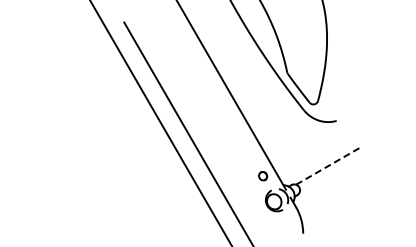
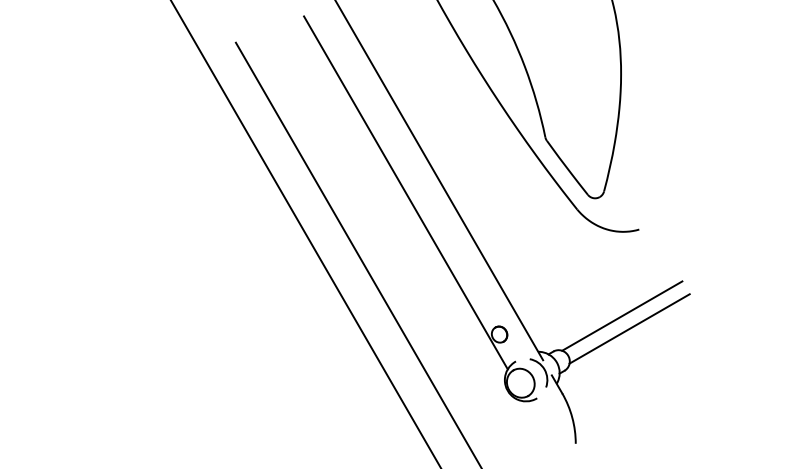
line: (213, 101) -> (405, 192), added
line: (327, 166) -> (621, 316), dashed -> solid
line: (331, 172) -> (629, 327), added

